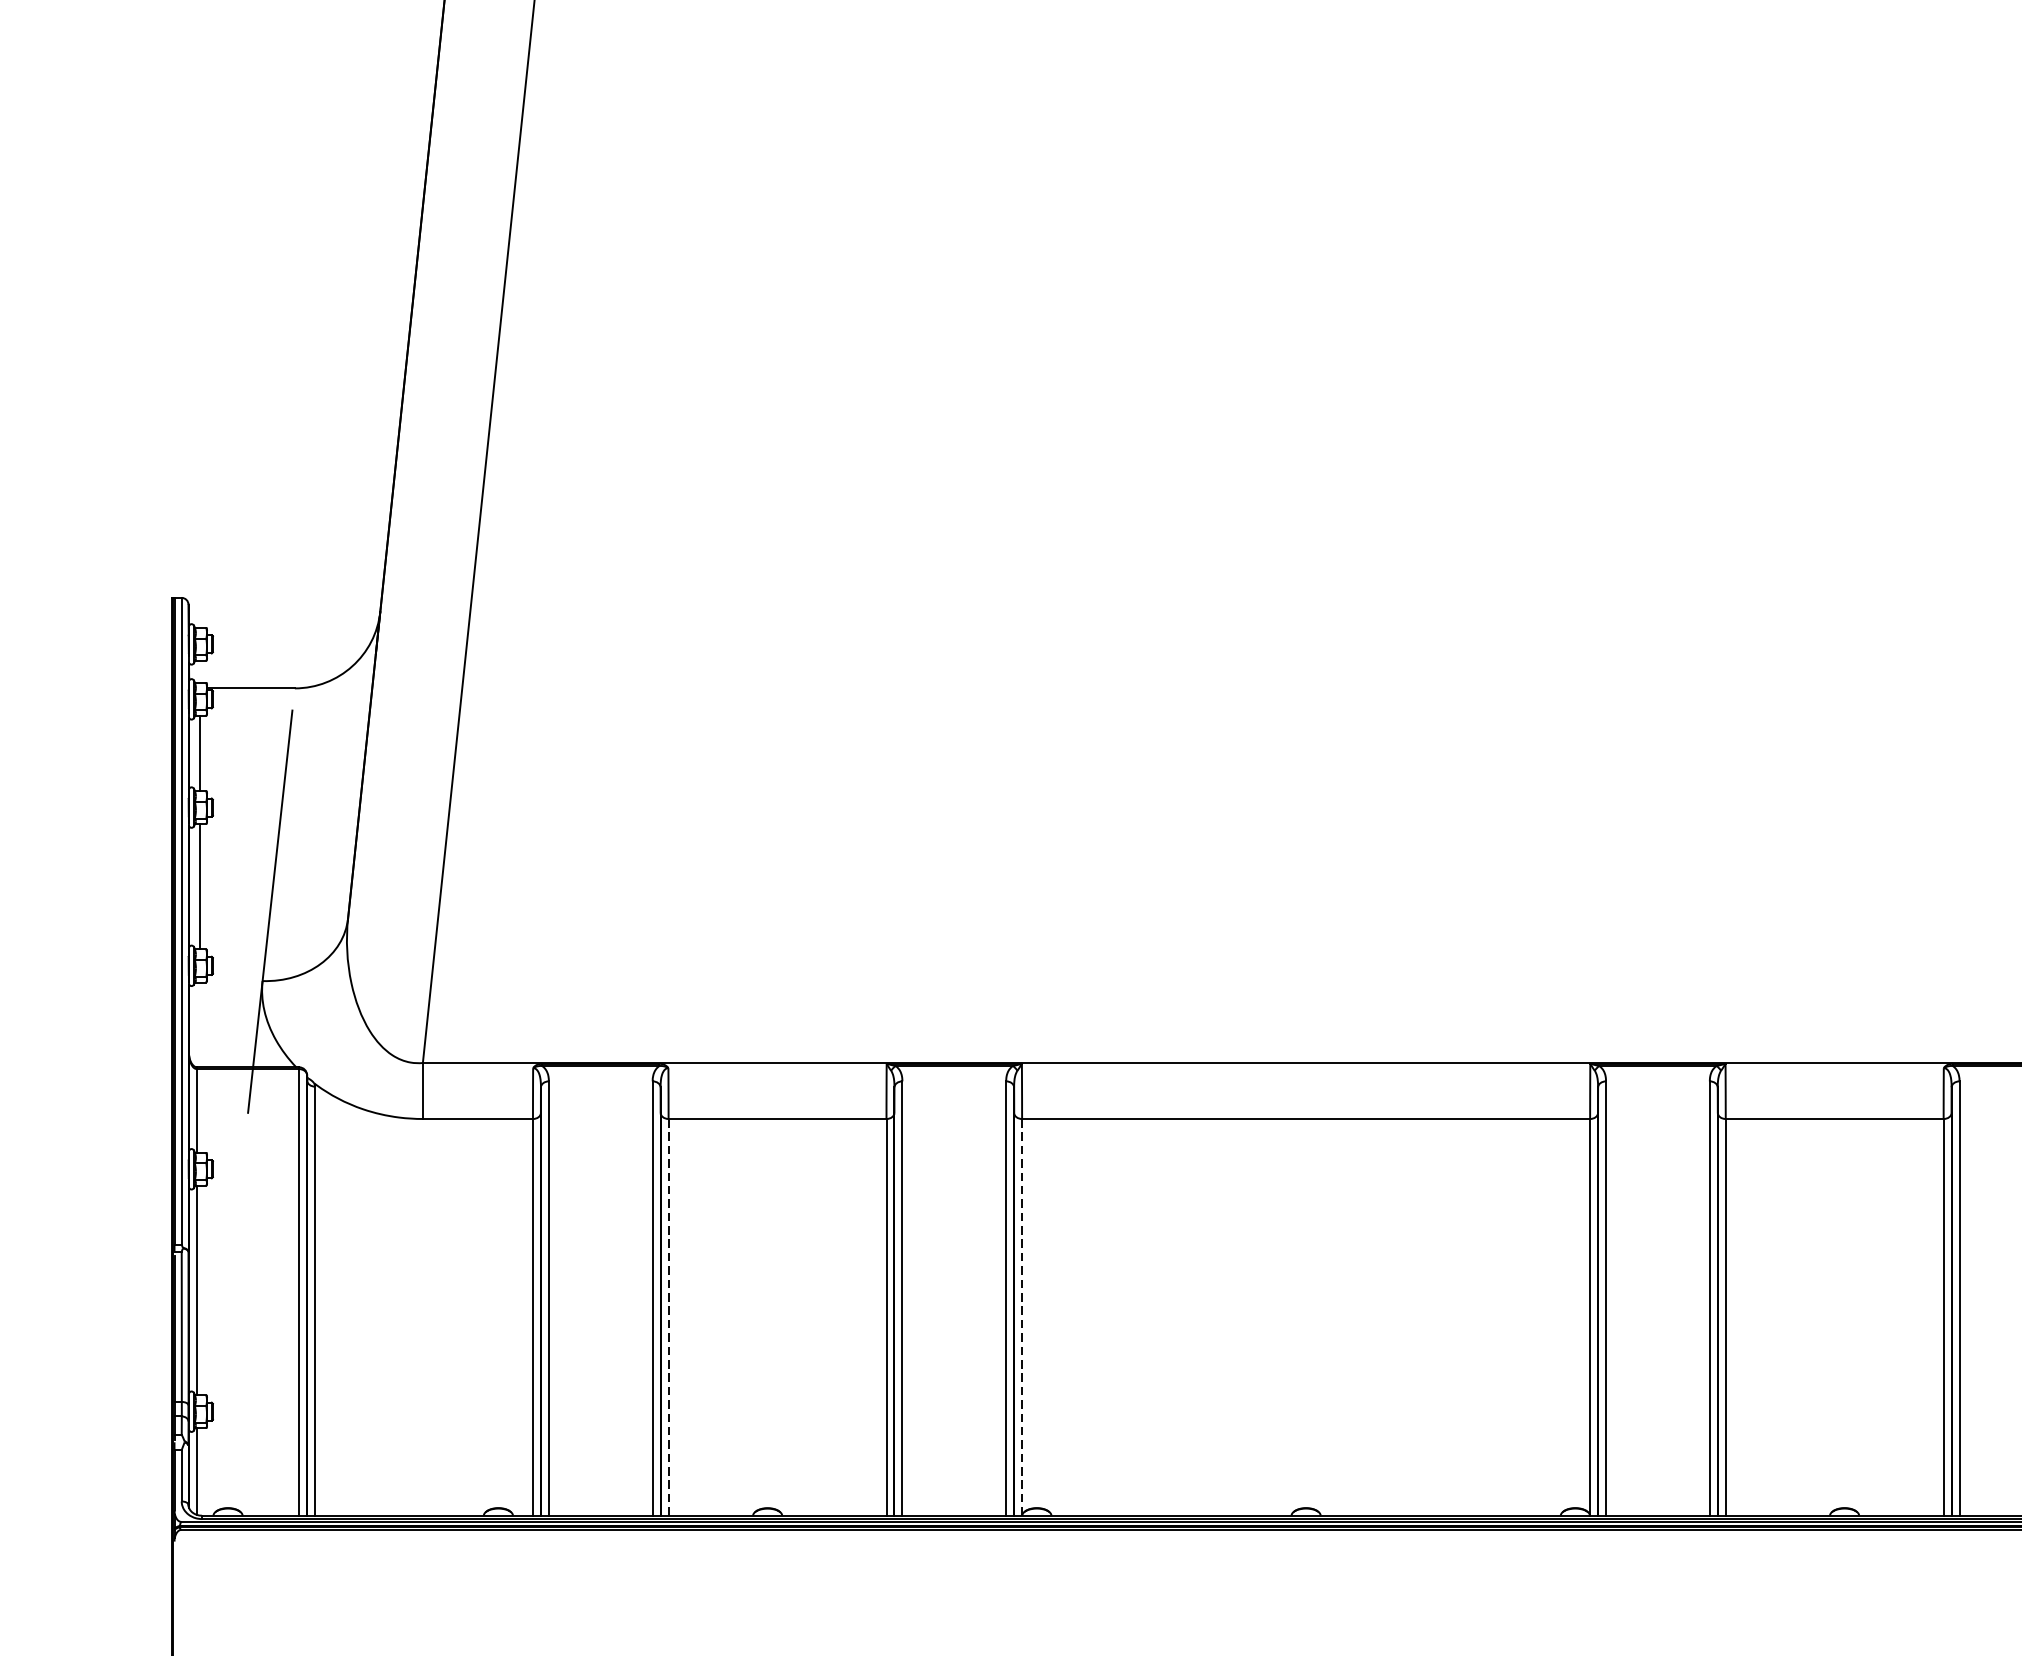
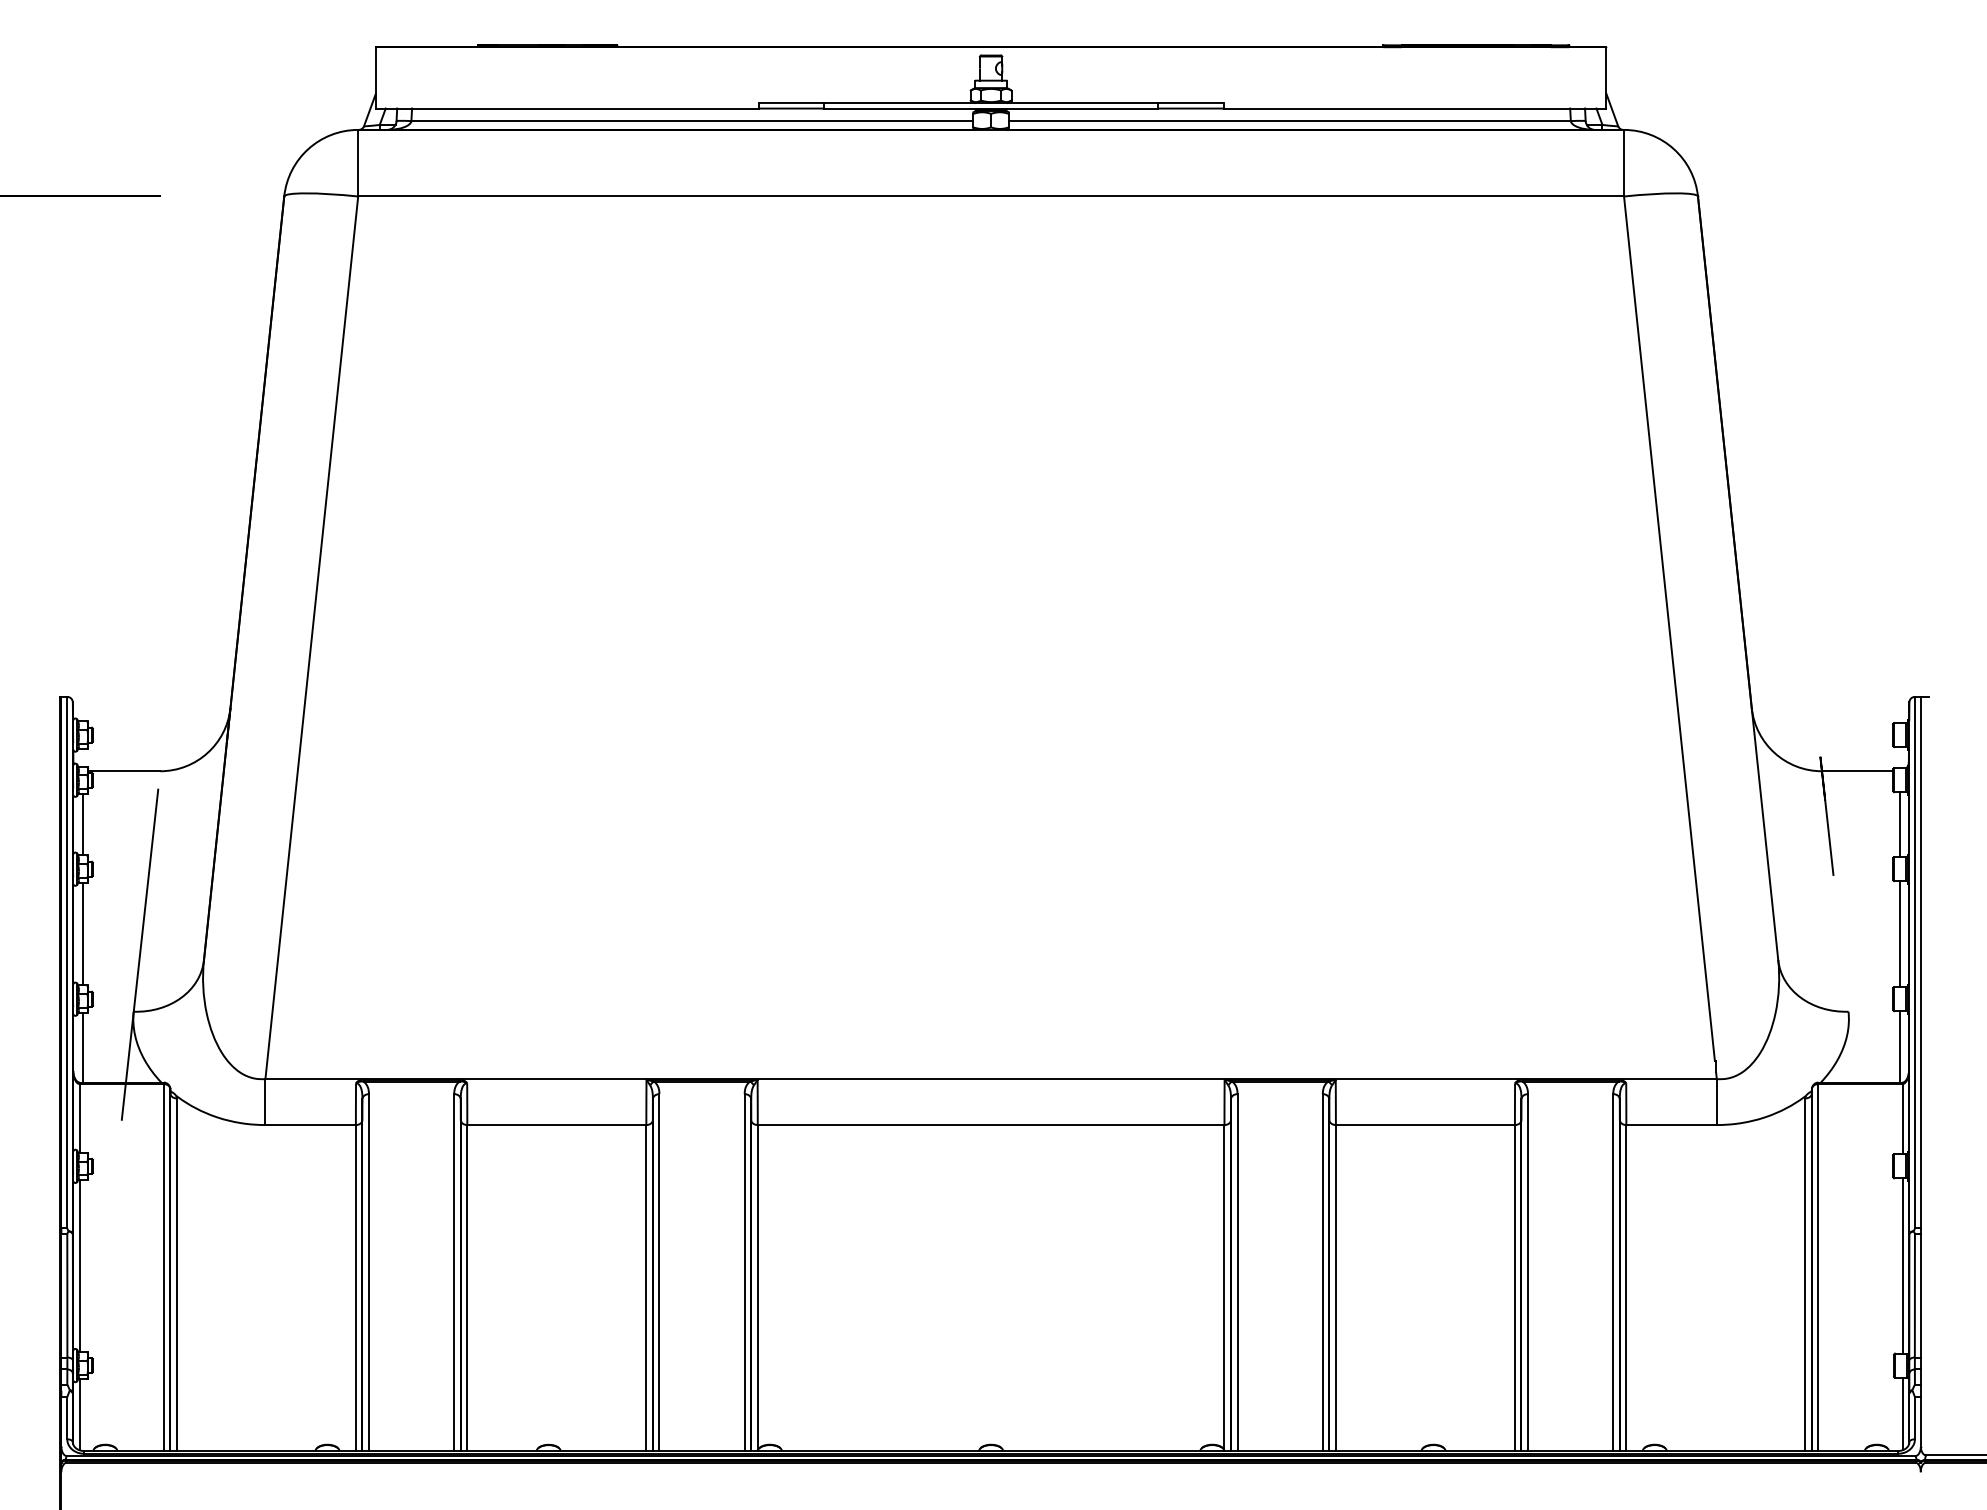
line: (200, 1024) -> (82, 1047), added
line: (668, 1317) -> (467, 1288), dashed -> solid
line: (1021, 1317) -> (757, 1288), dashed -> solid

